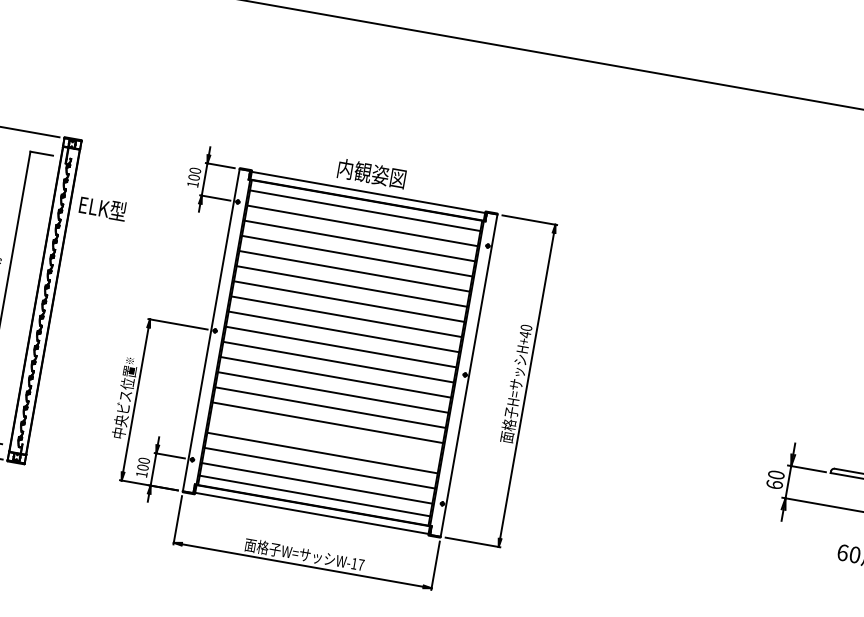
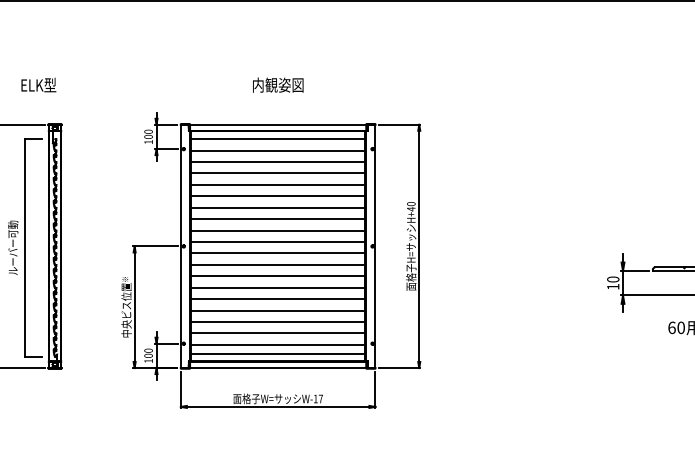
text: (372, 172) -> (278, 84), moved
text: (102, 207) -> (38, 84), moved
line: (325, 437) -> (278, 310), added
text: (775, 484) -> (613, 286), 60 -> 10

